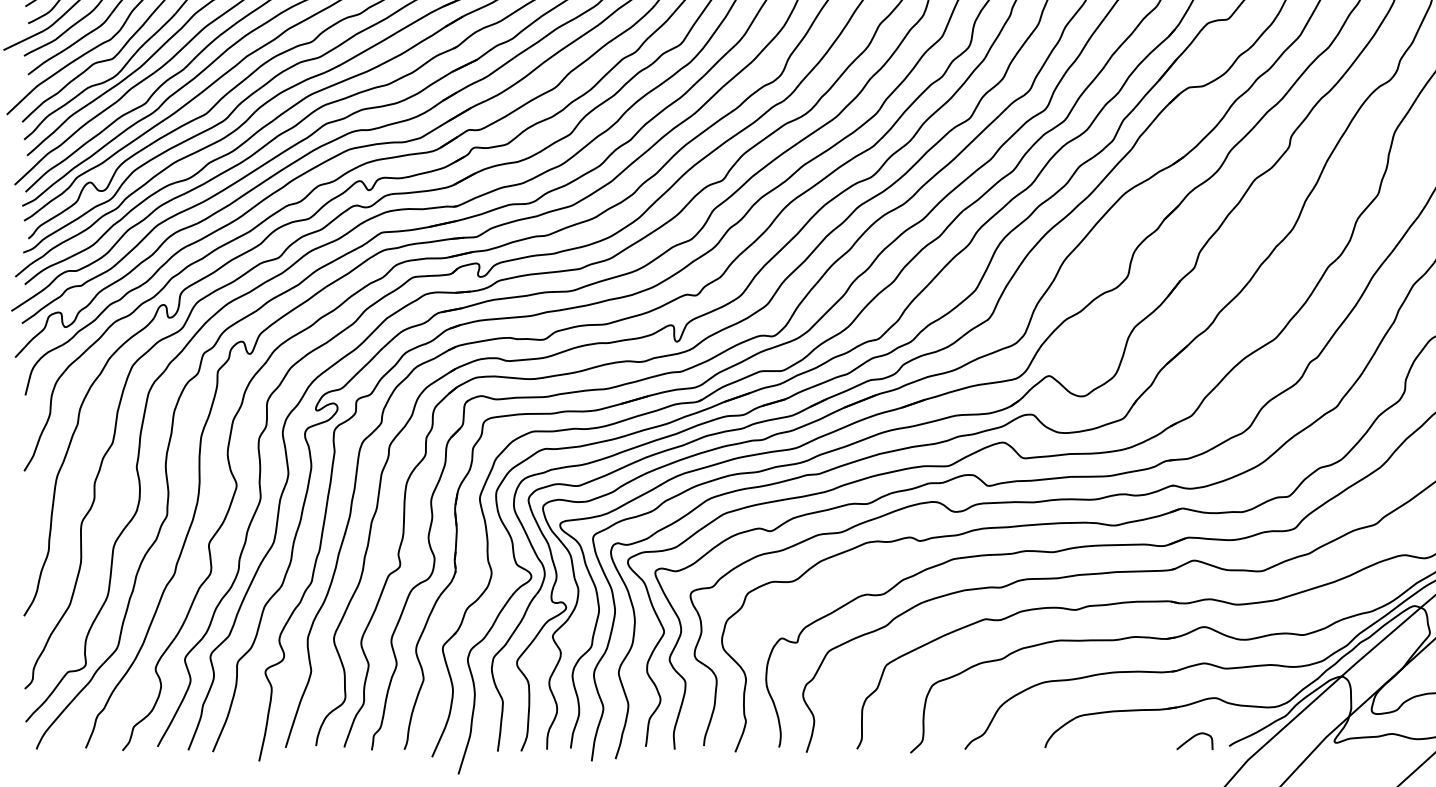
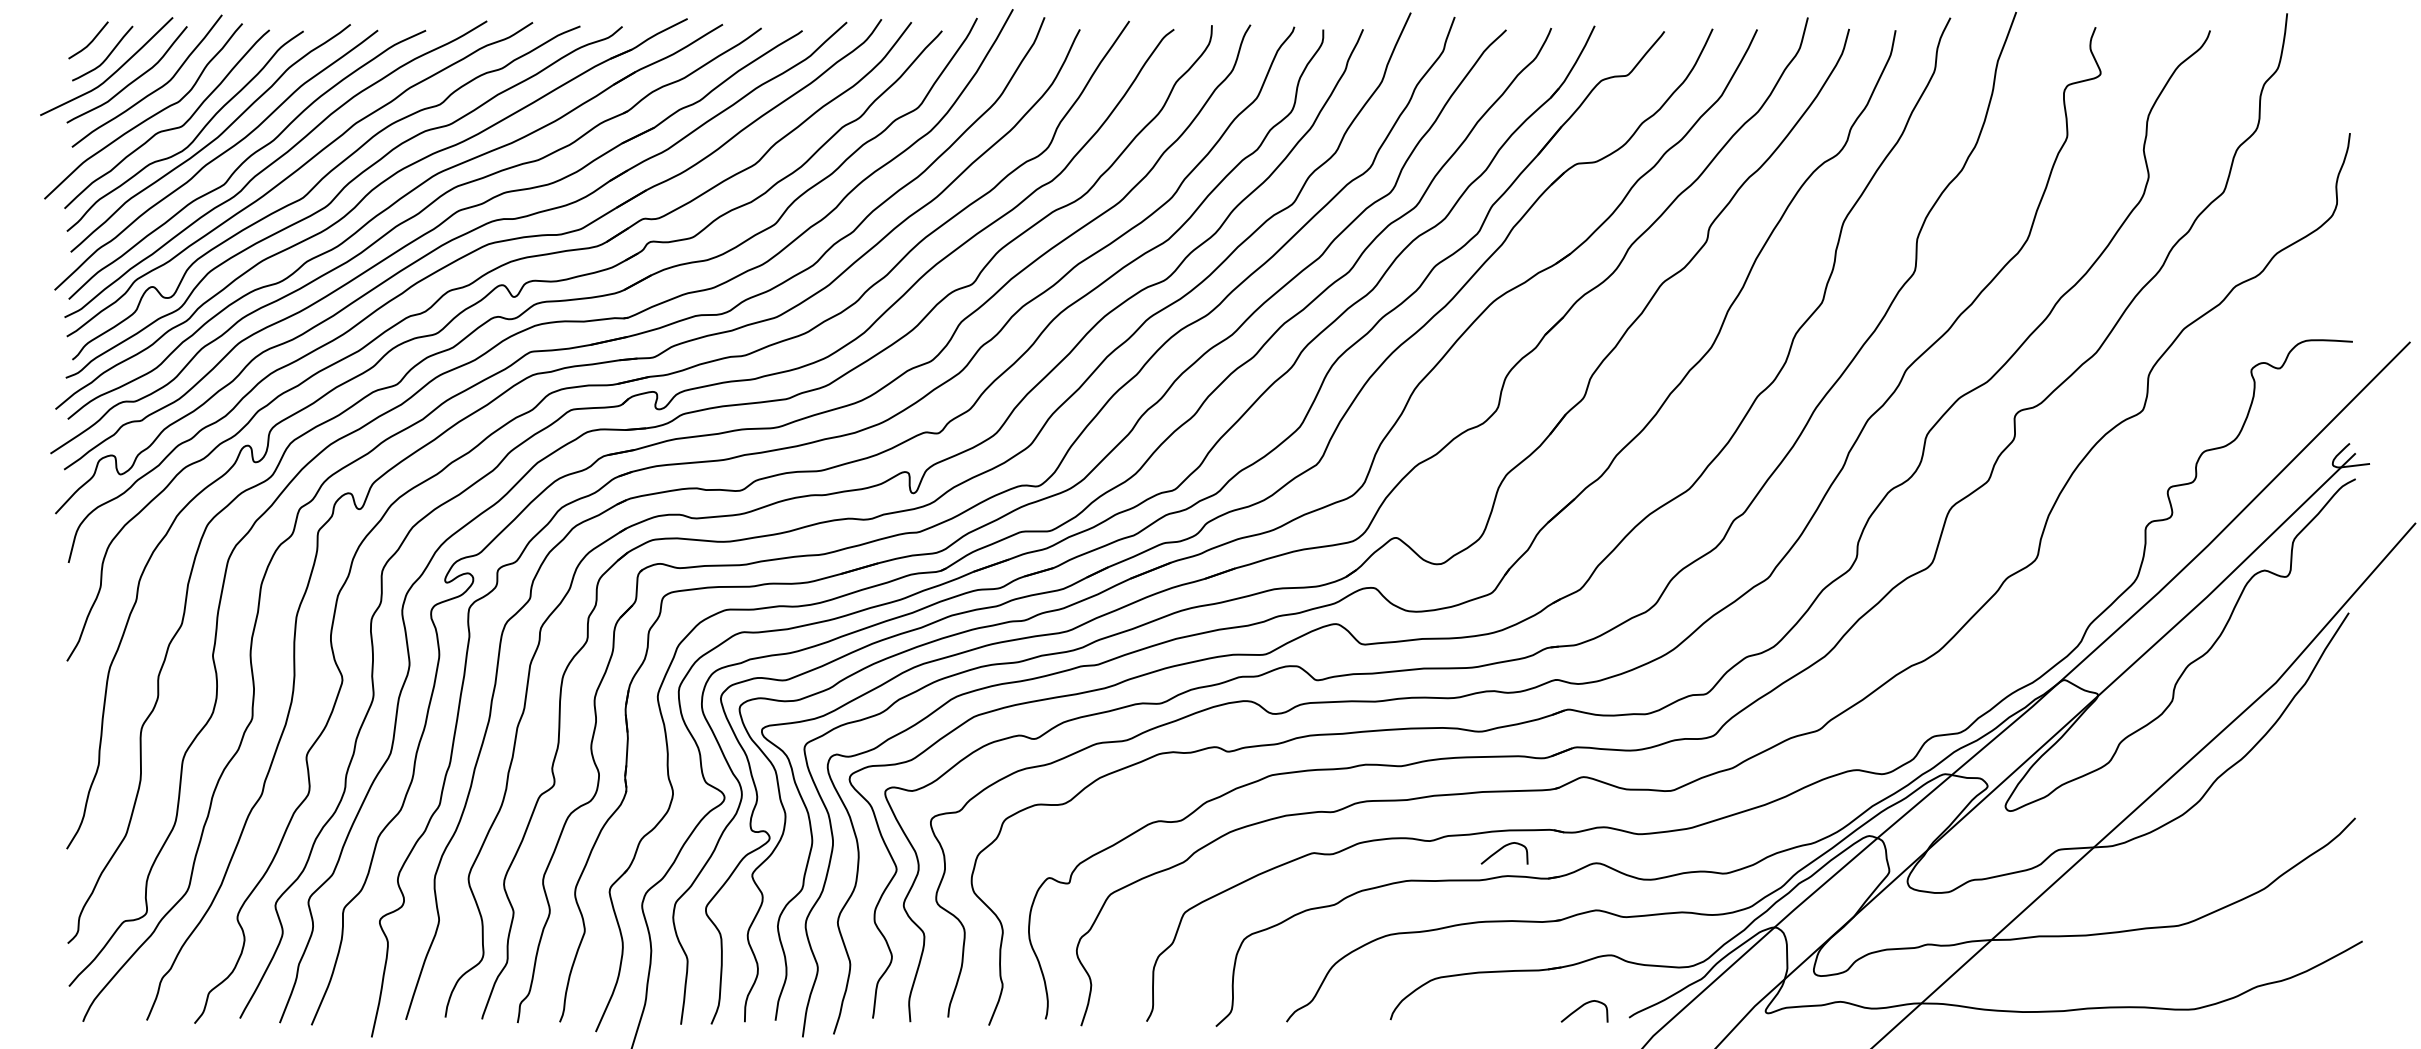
curve: (1130, 616) -> (1501, 849), added

